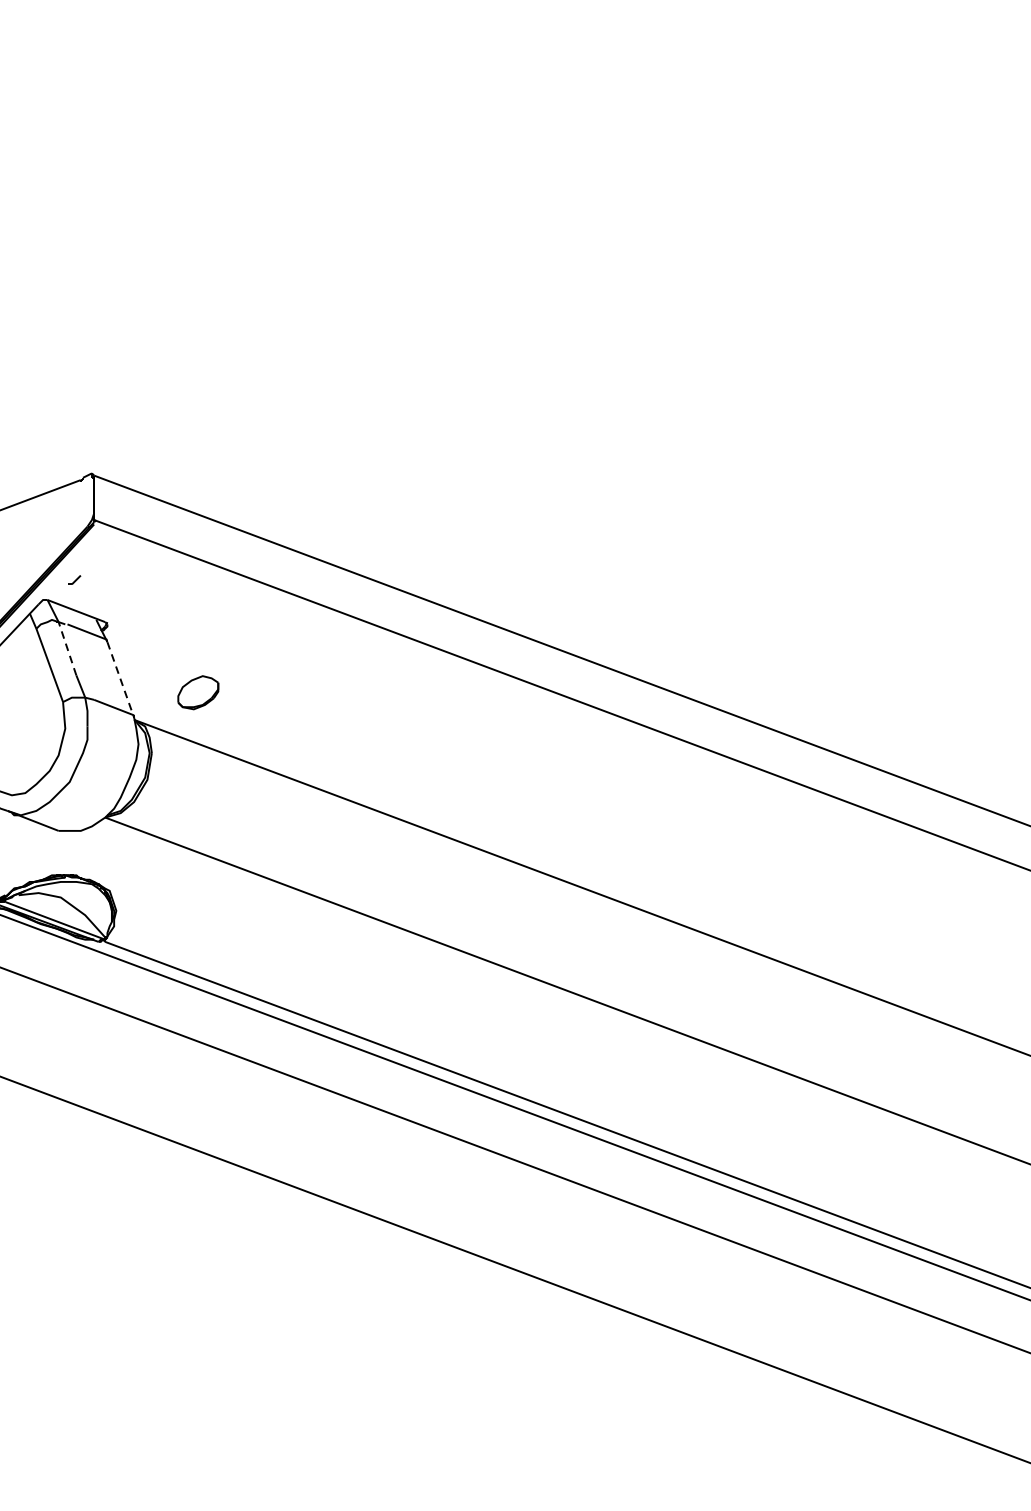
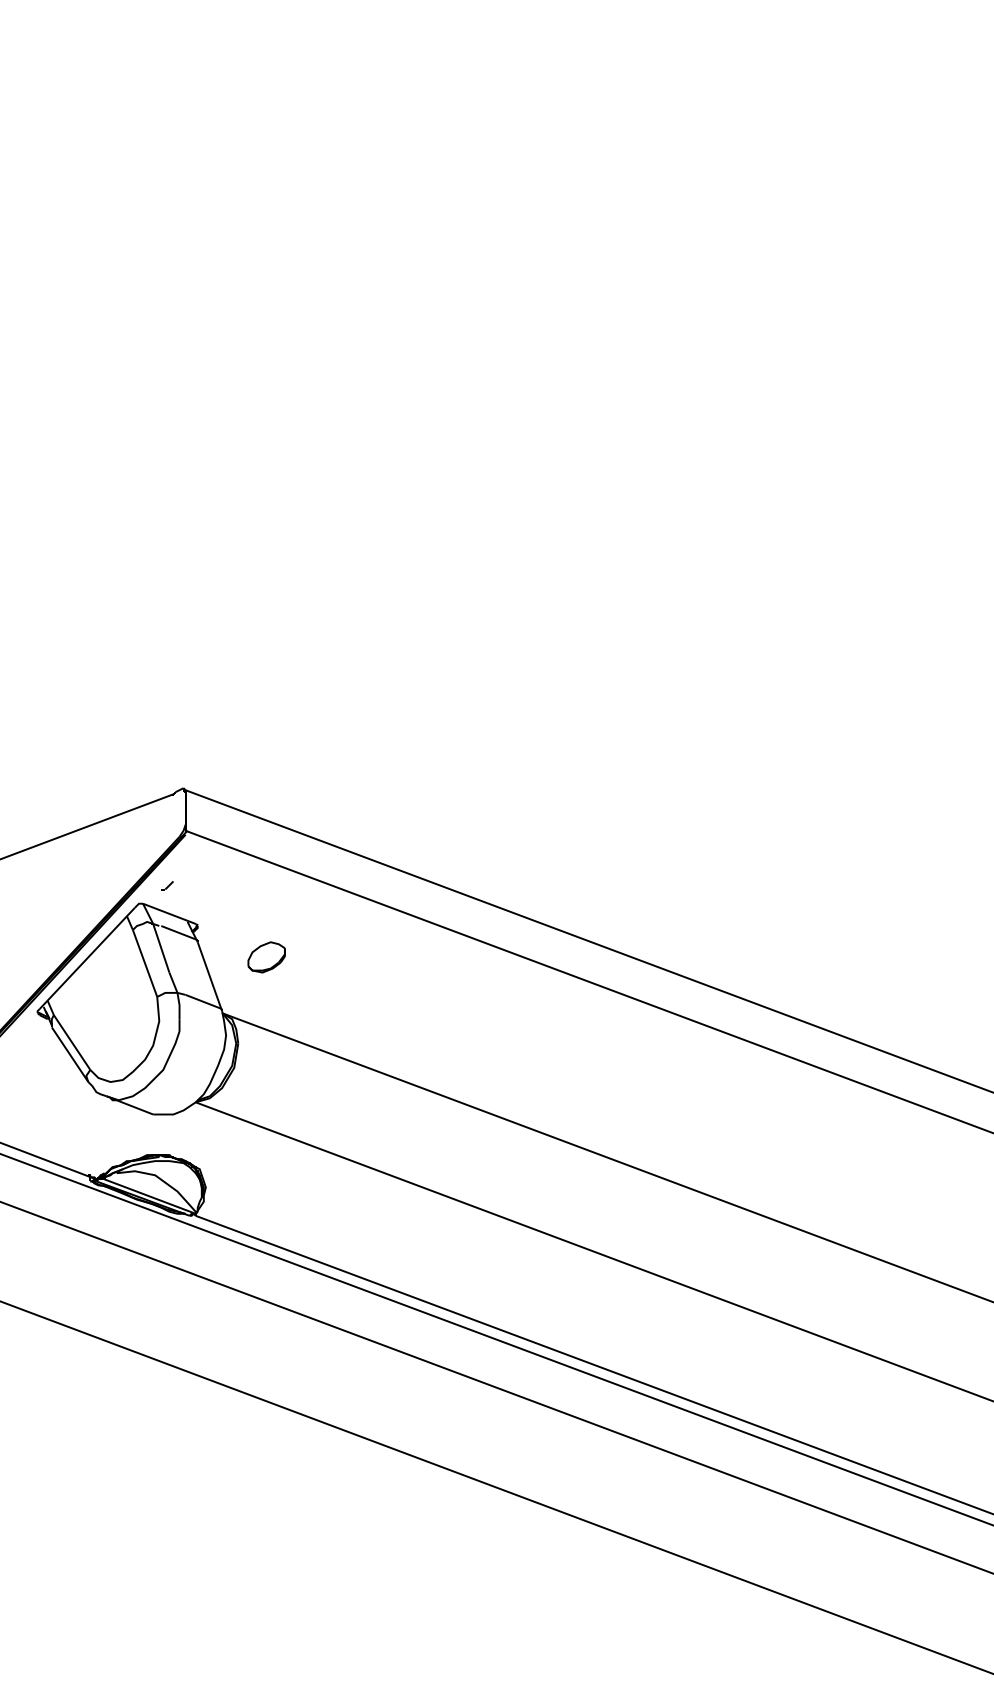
line: (67, 649) -> (161, 948), dashed -> solid
line: (120, 679) -> (209, 976), dashed -> solid
part: (198, 692) -> (266, 957), moved

